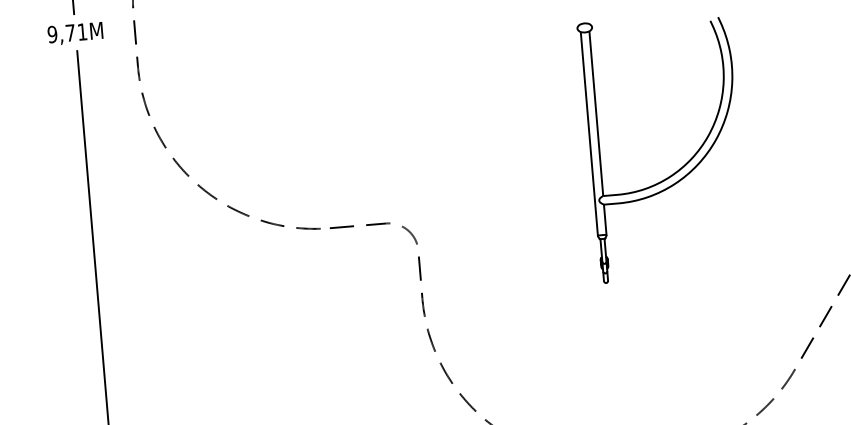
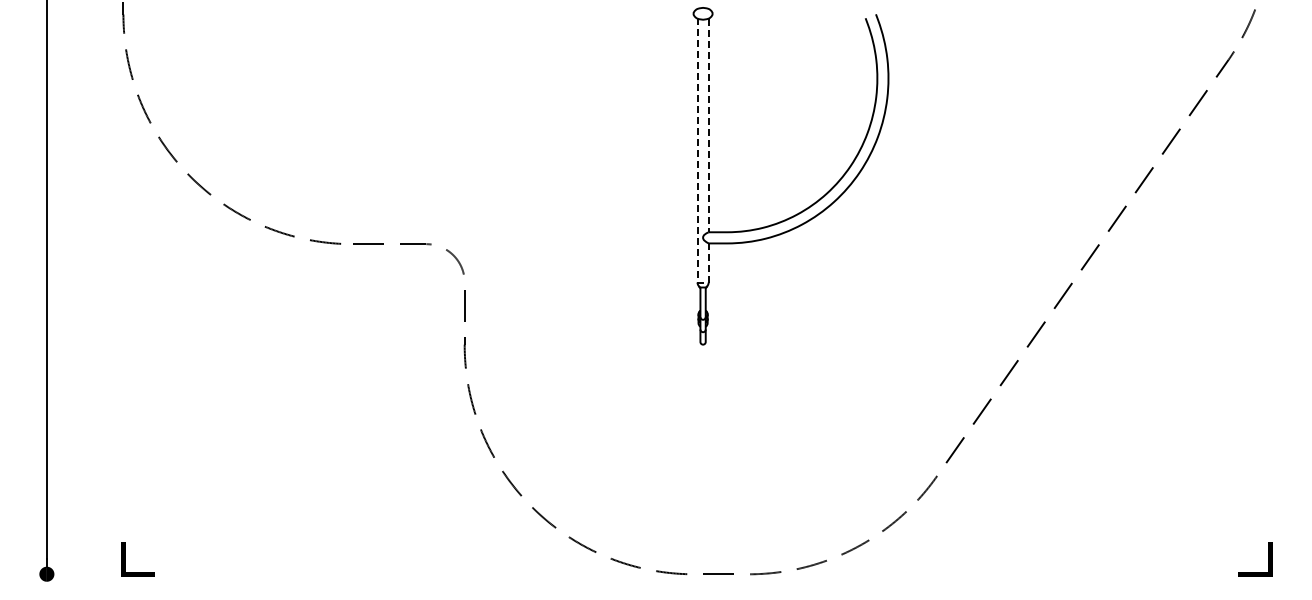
line: (596, 113) -> (708, 125), solid -> dashed
line: (591, 154) -> (697, 177), solid -> dashed

